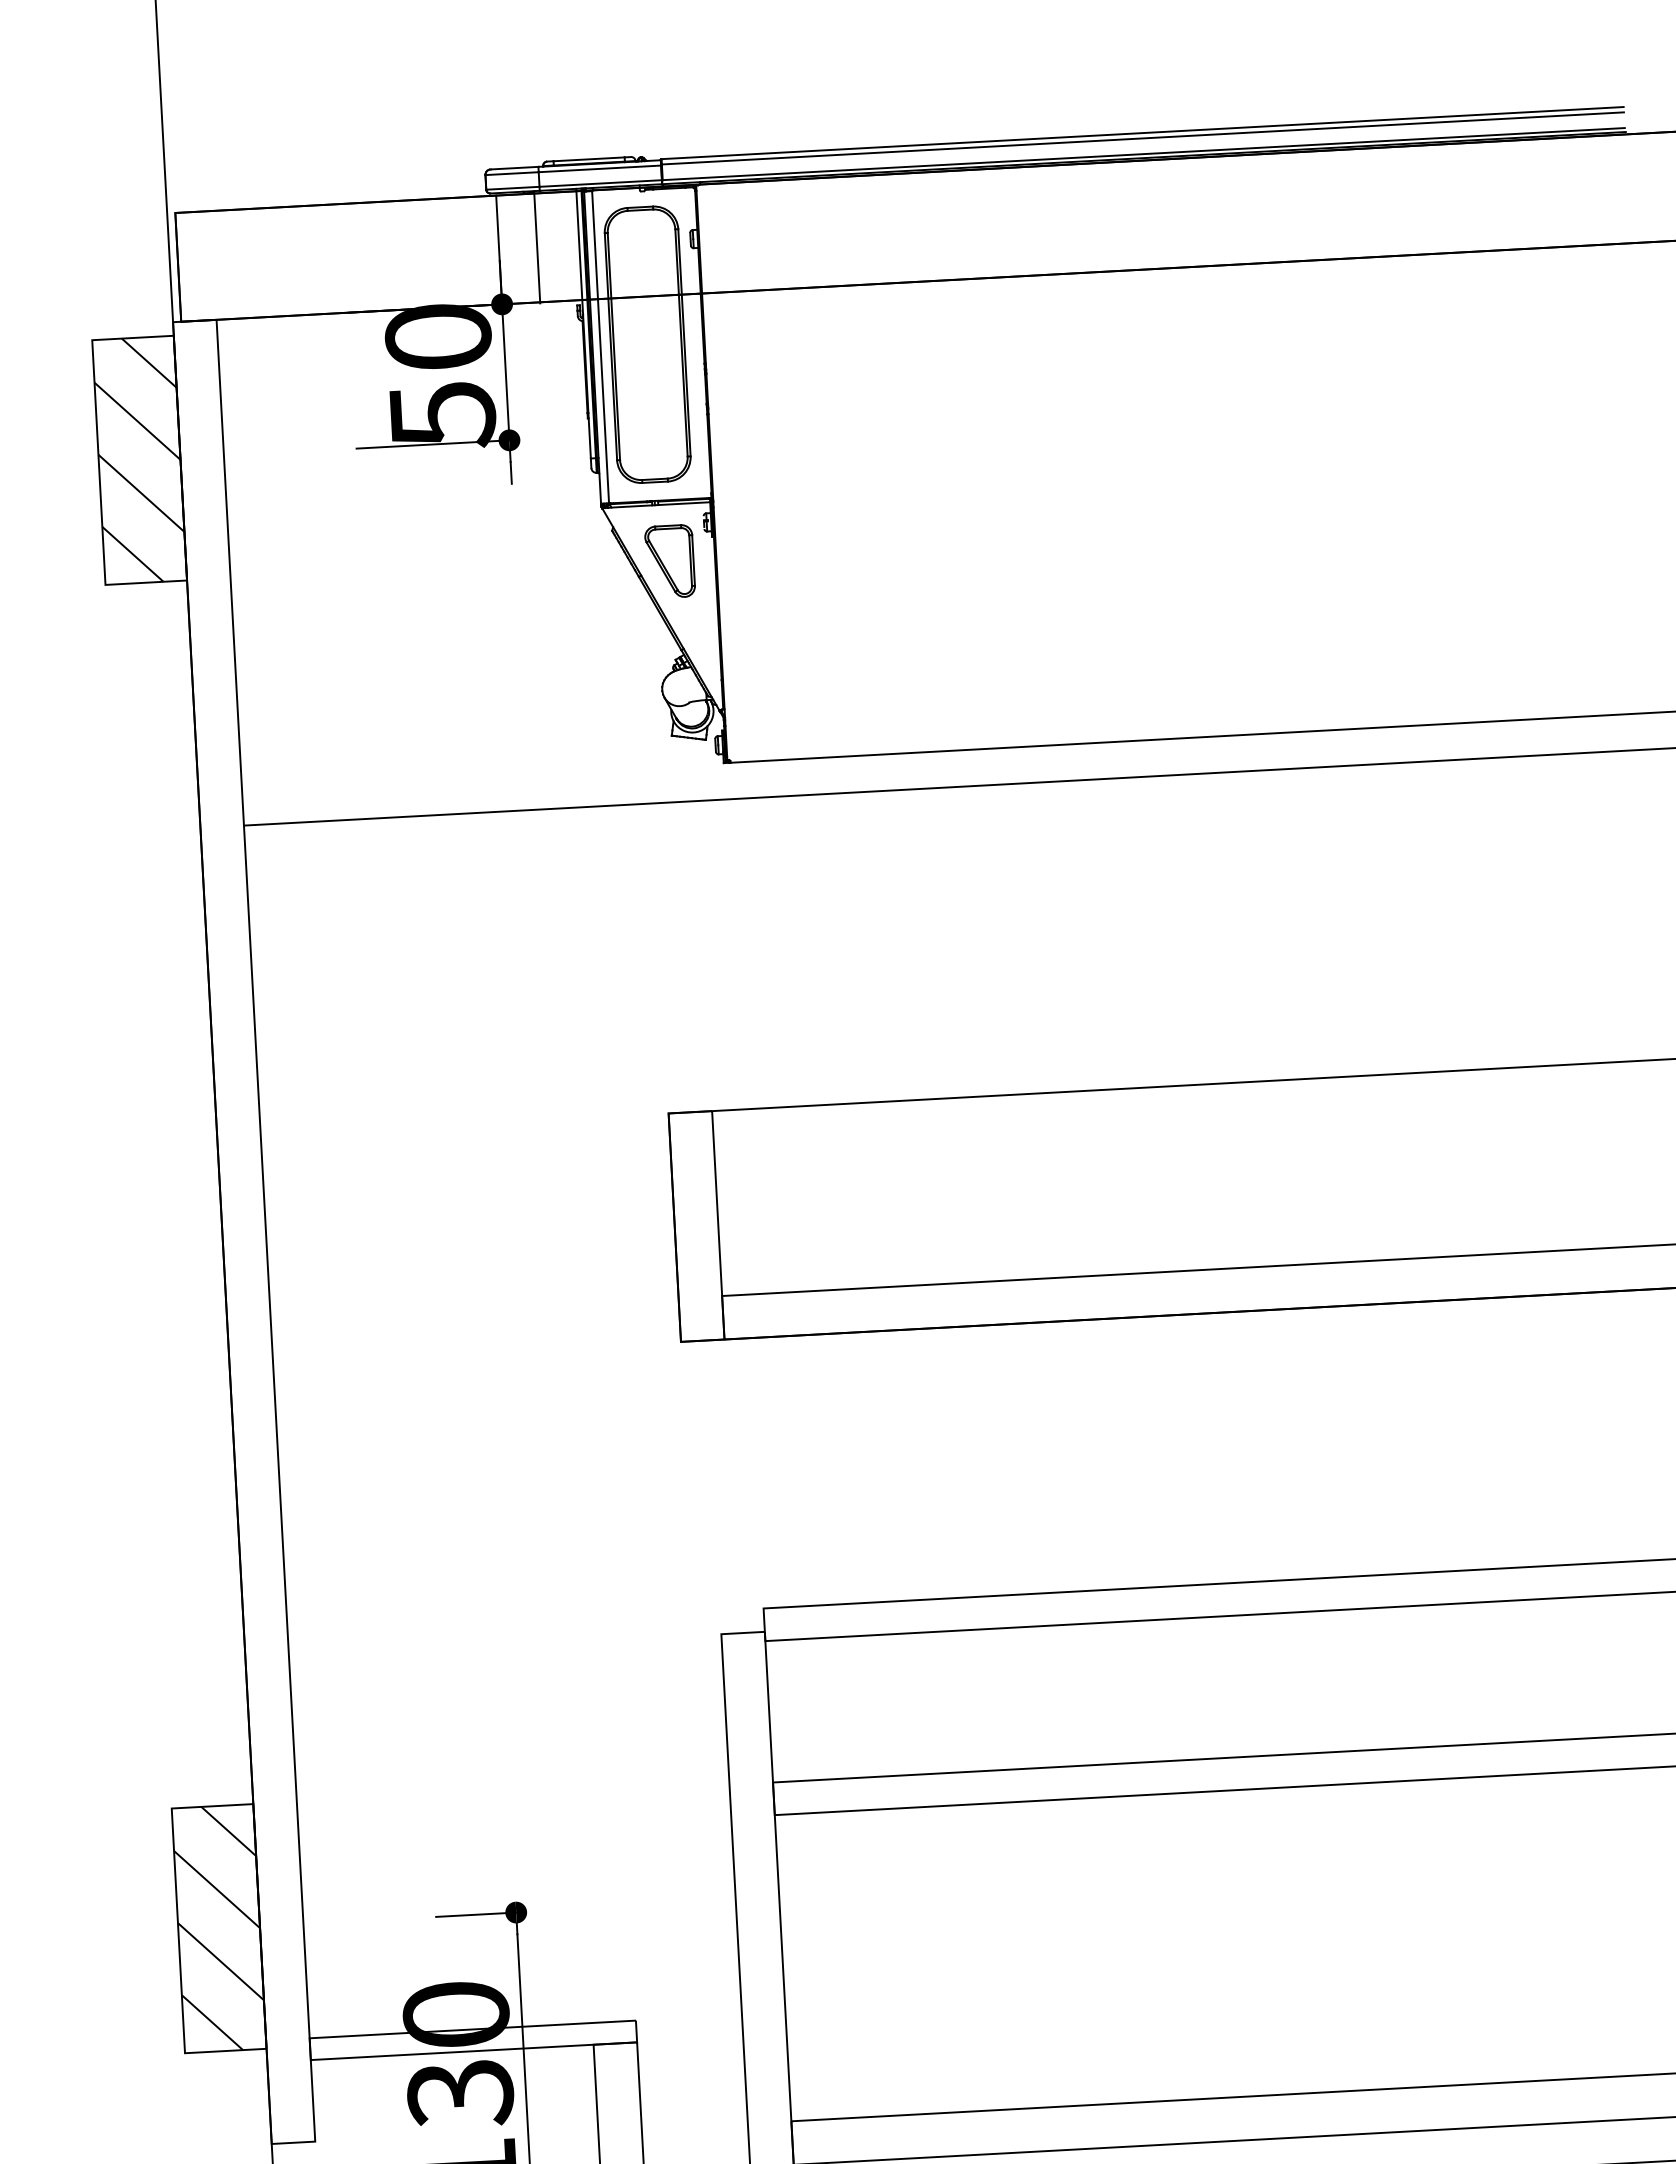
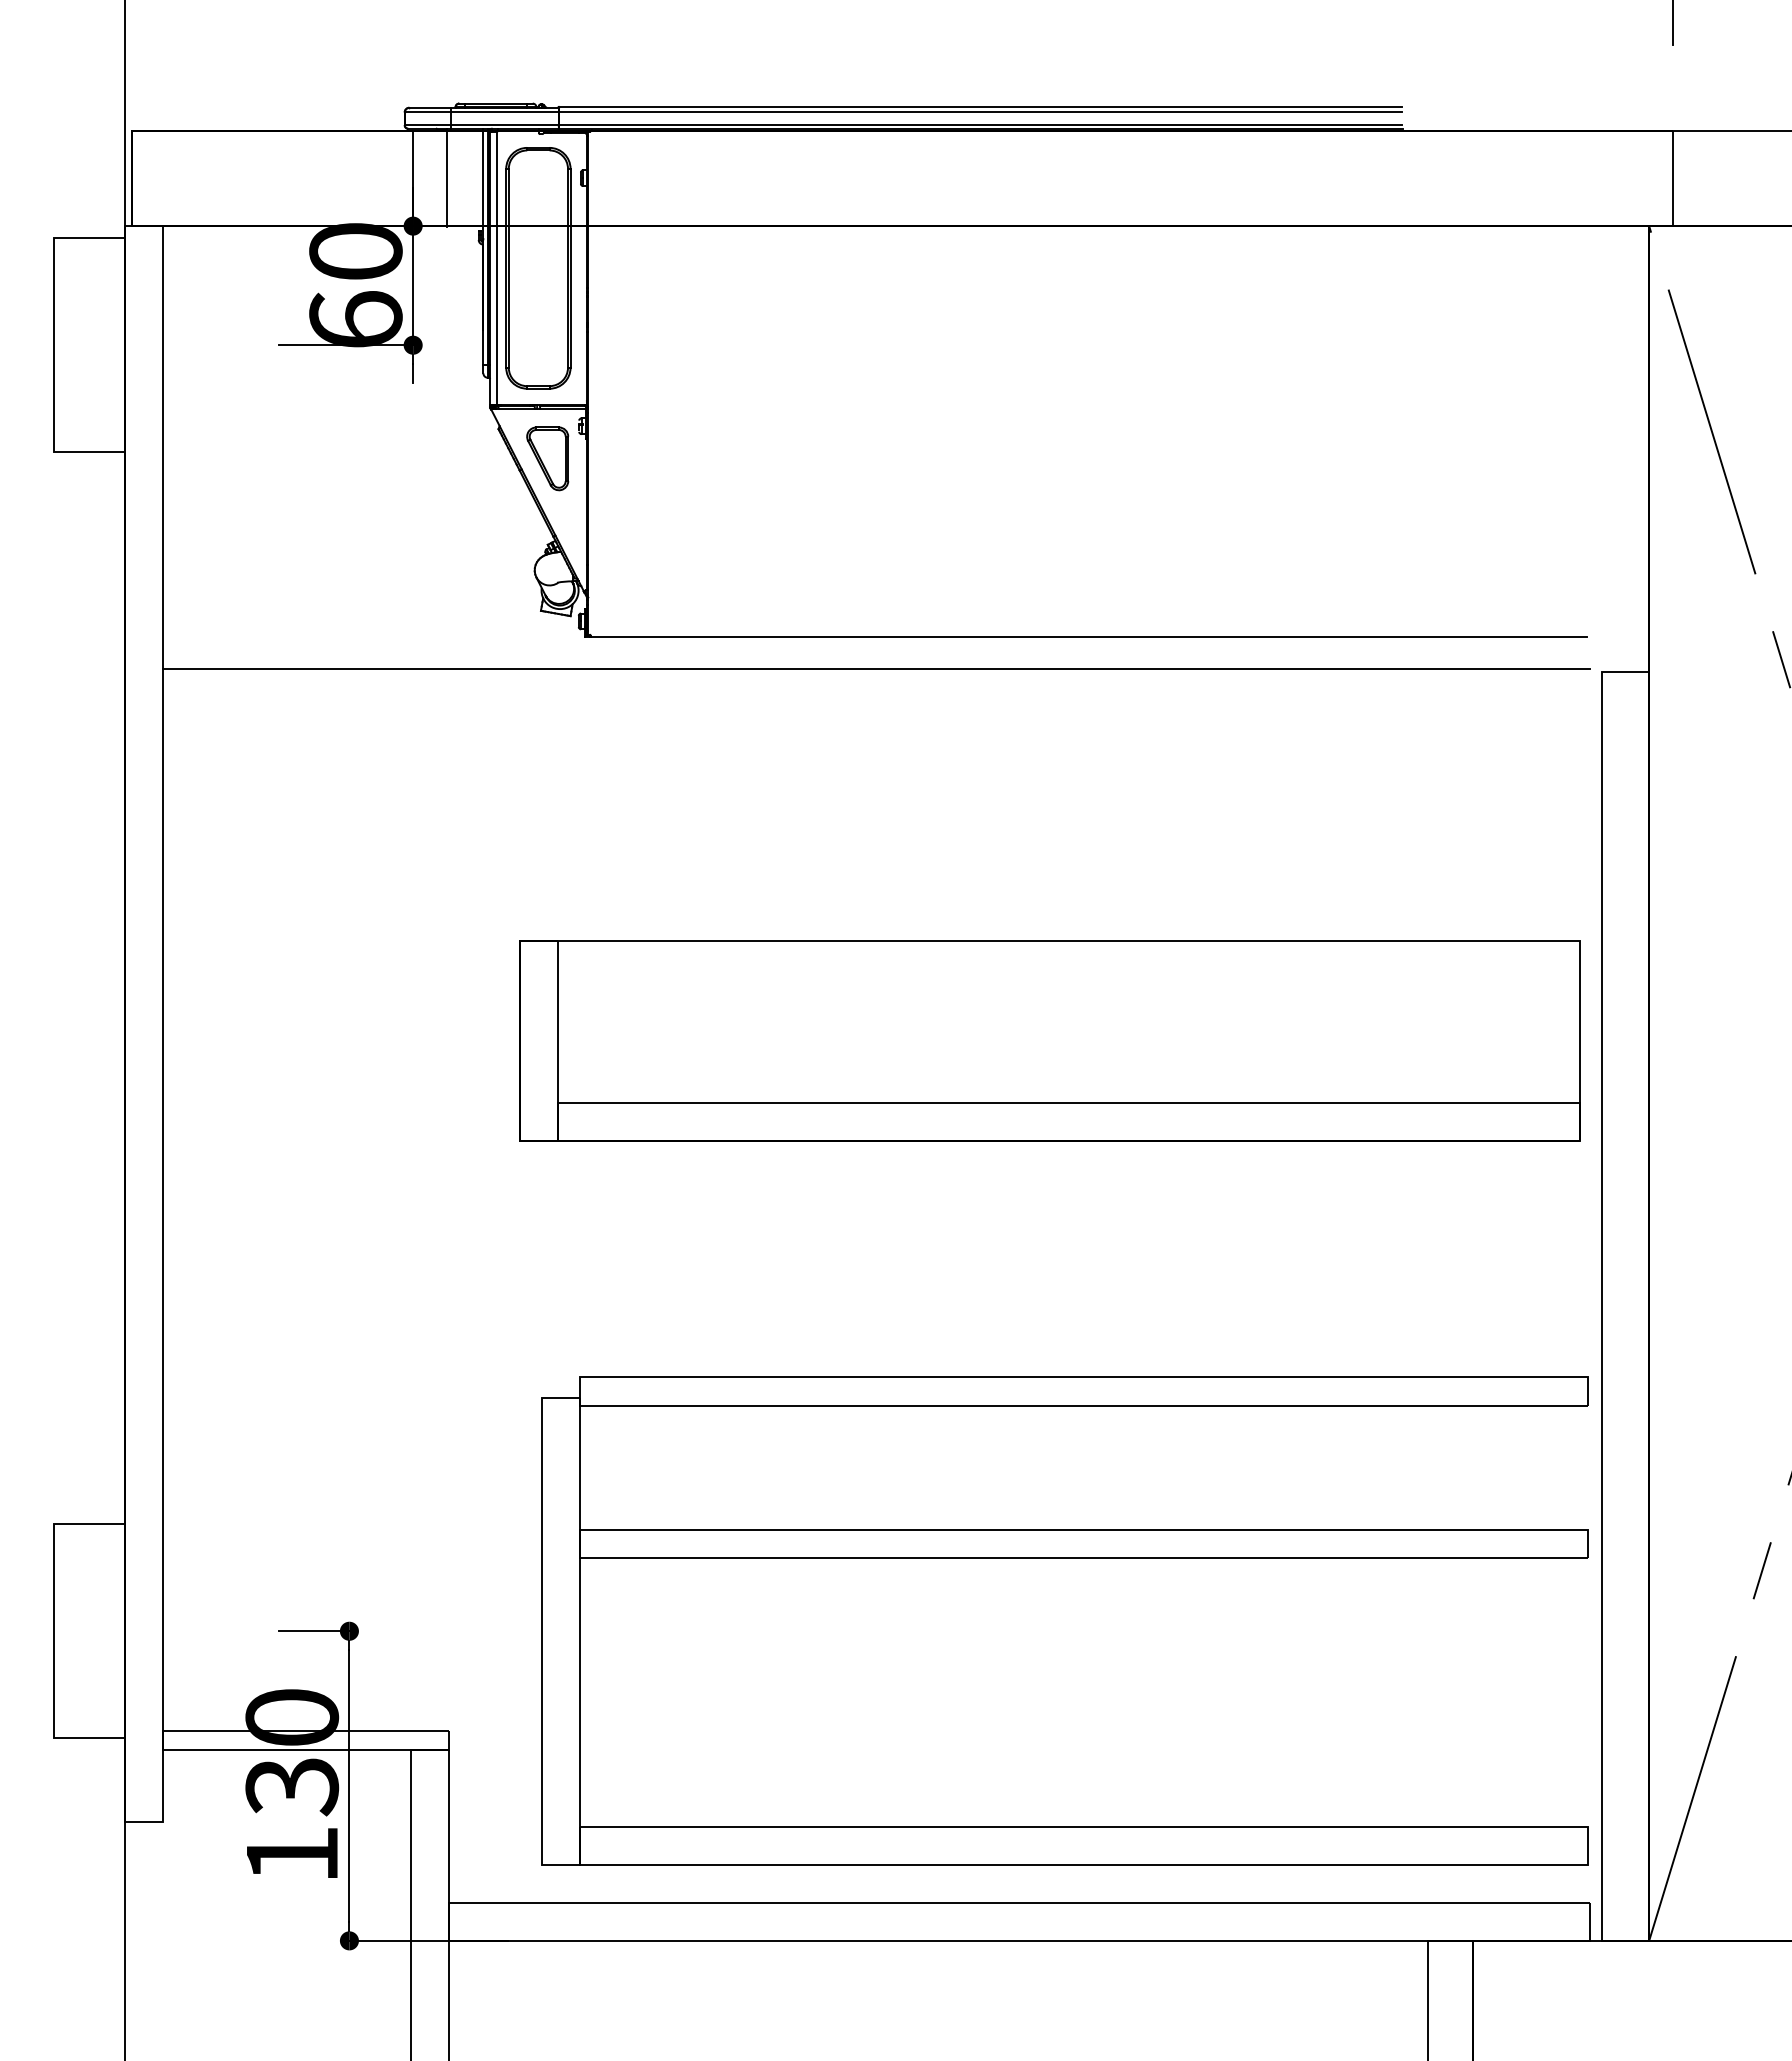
text: (442, 415) -> (355, 320), 50 -> 60
hatch: (138, 460) -> (88, 345), removed
hatch: (218, 1928) -> (88, 1631), removed

